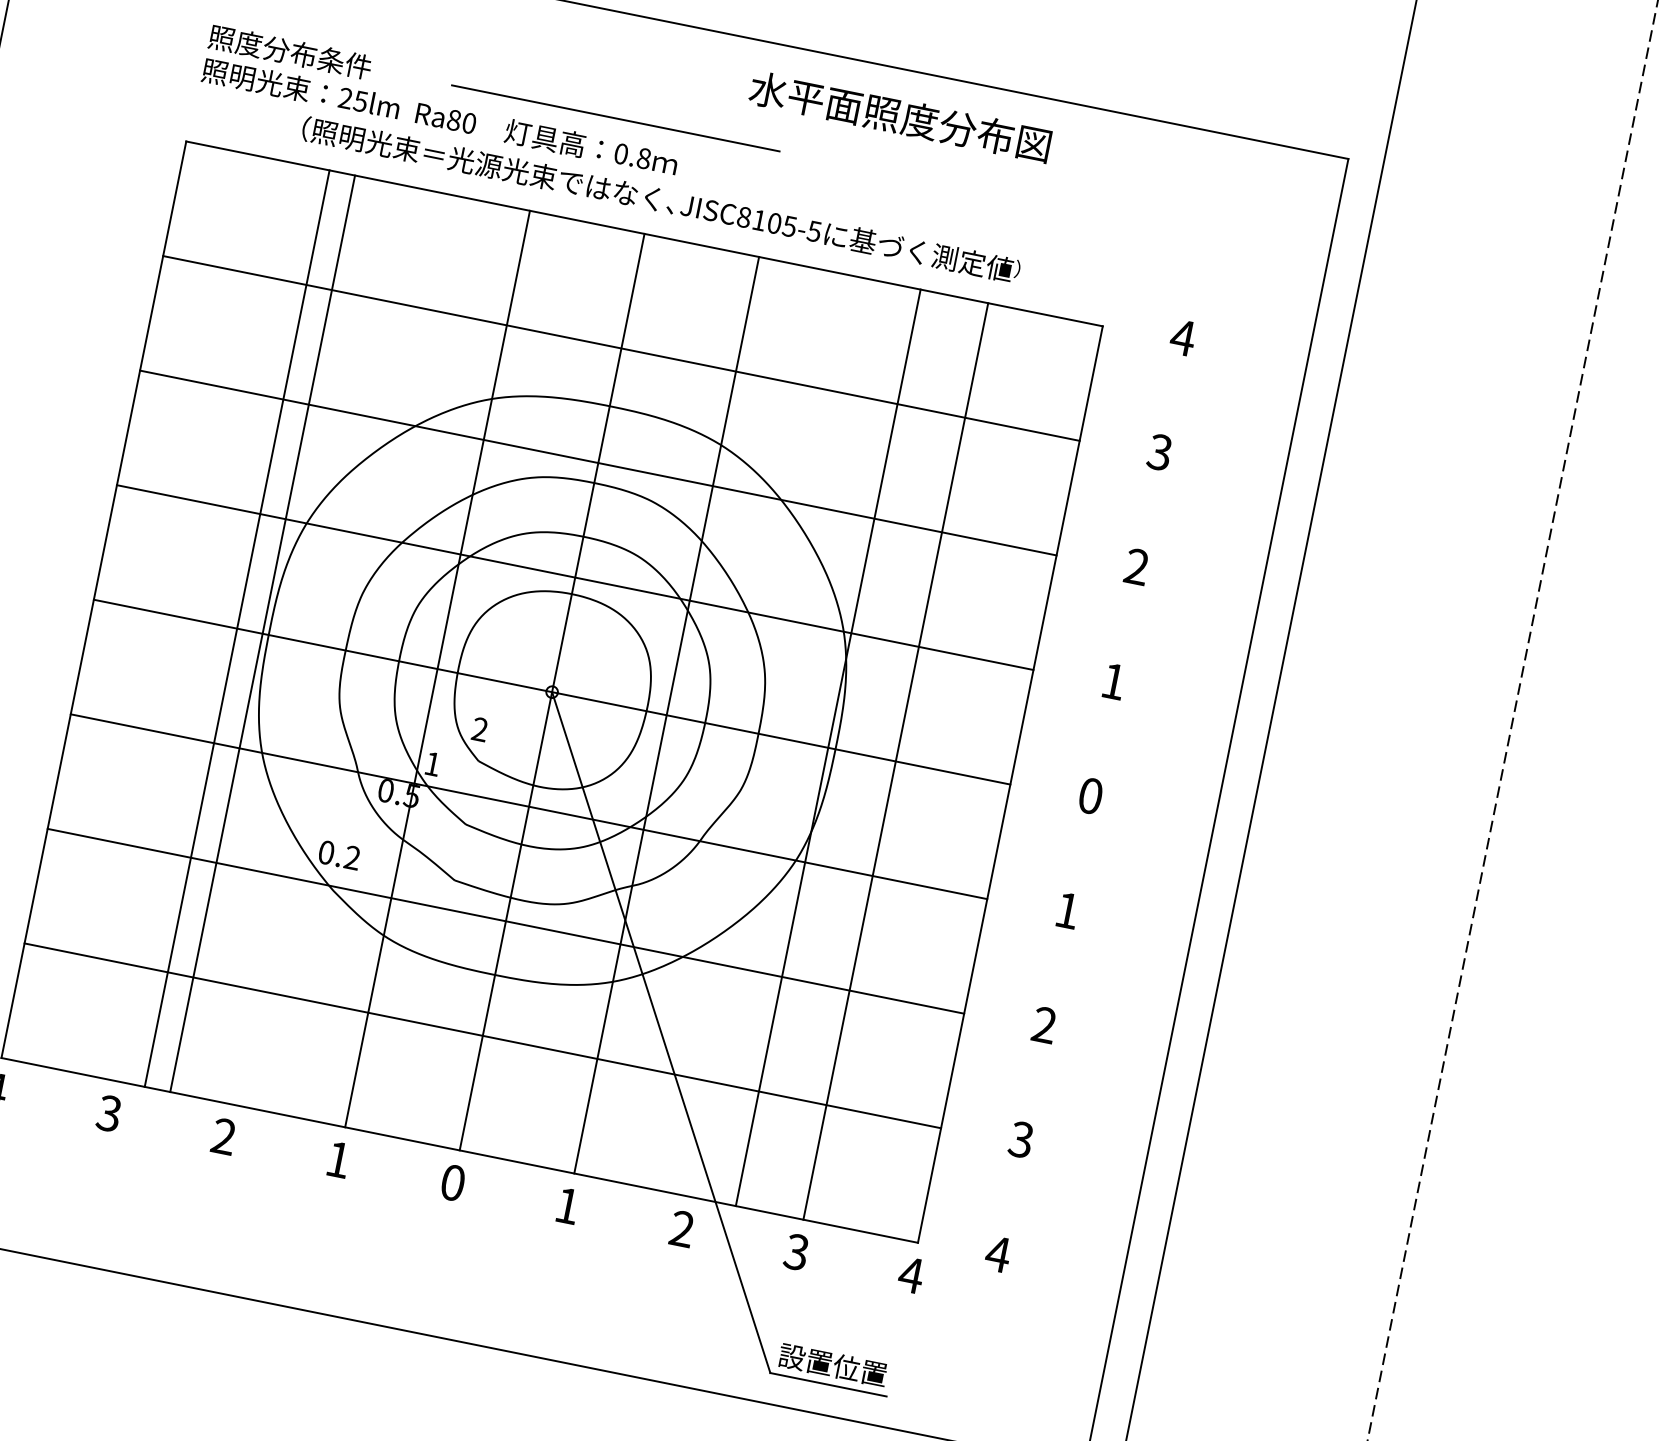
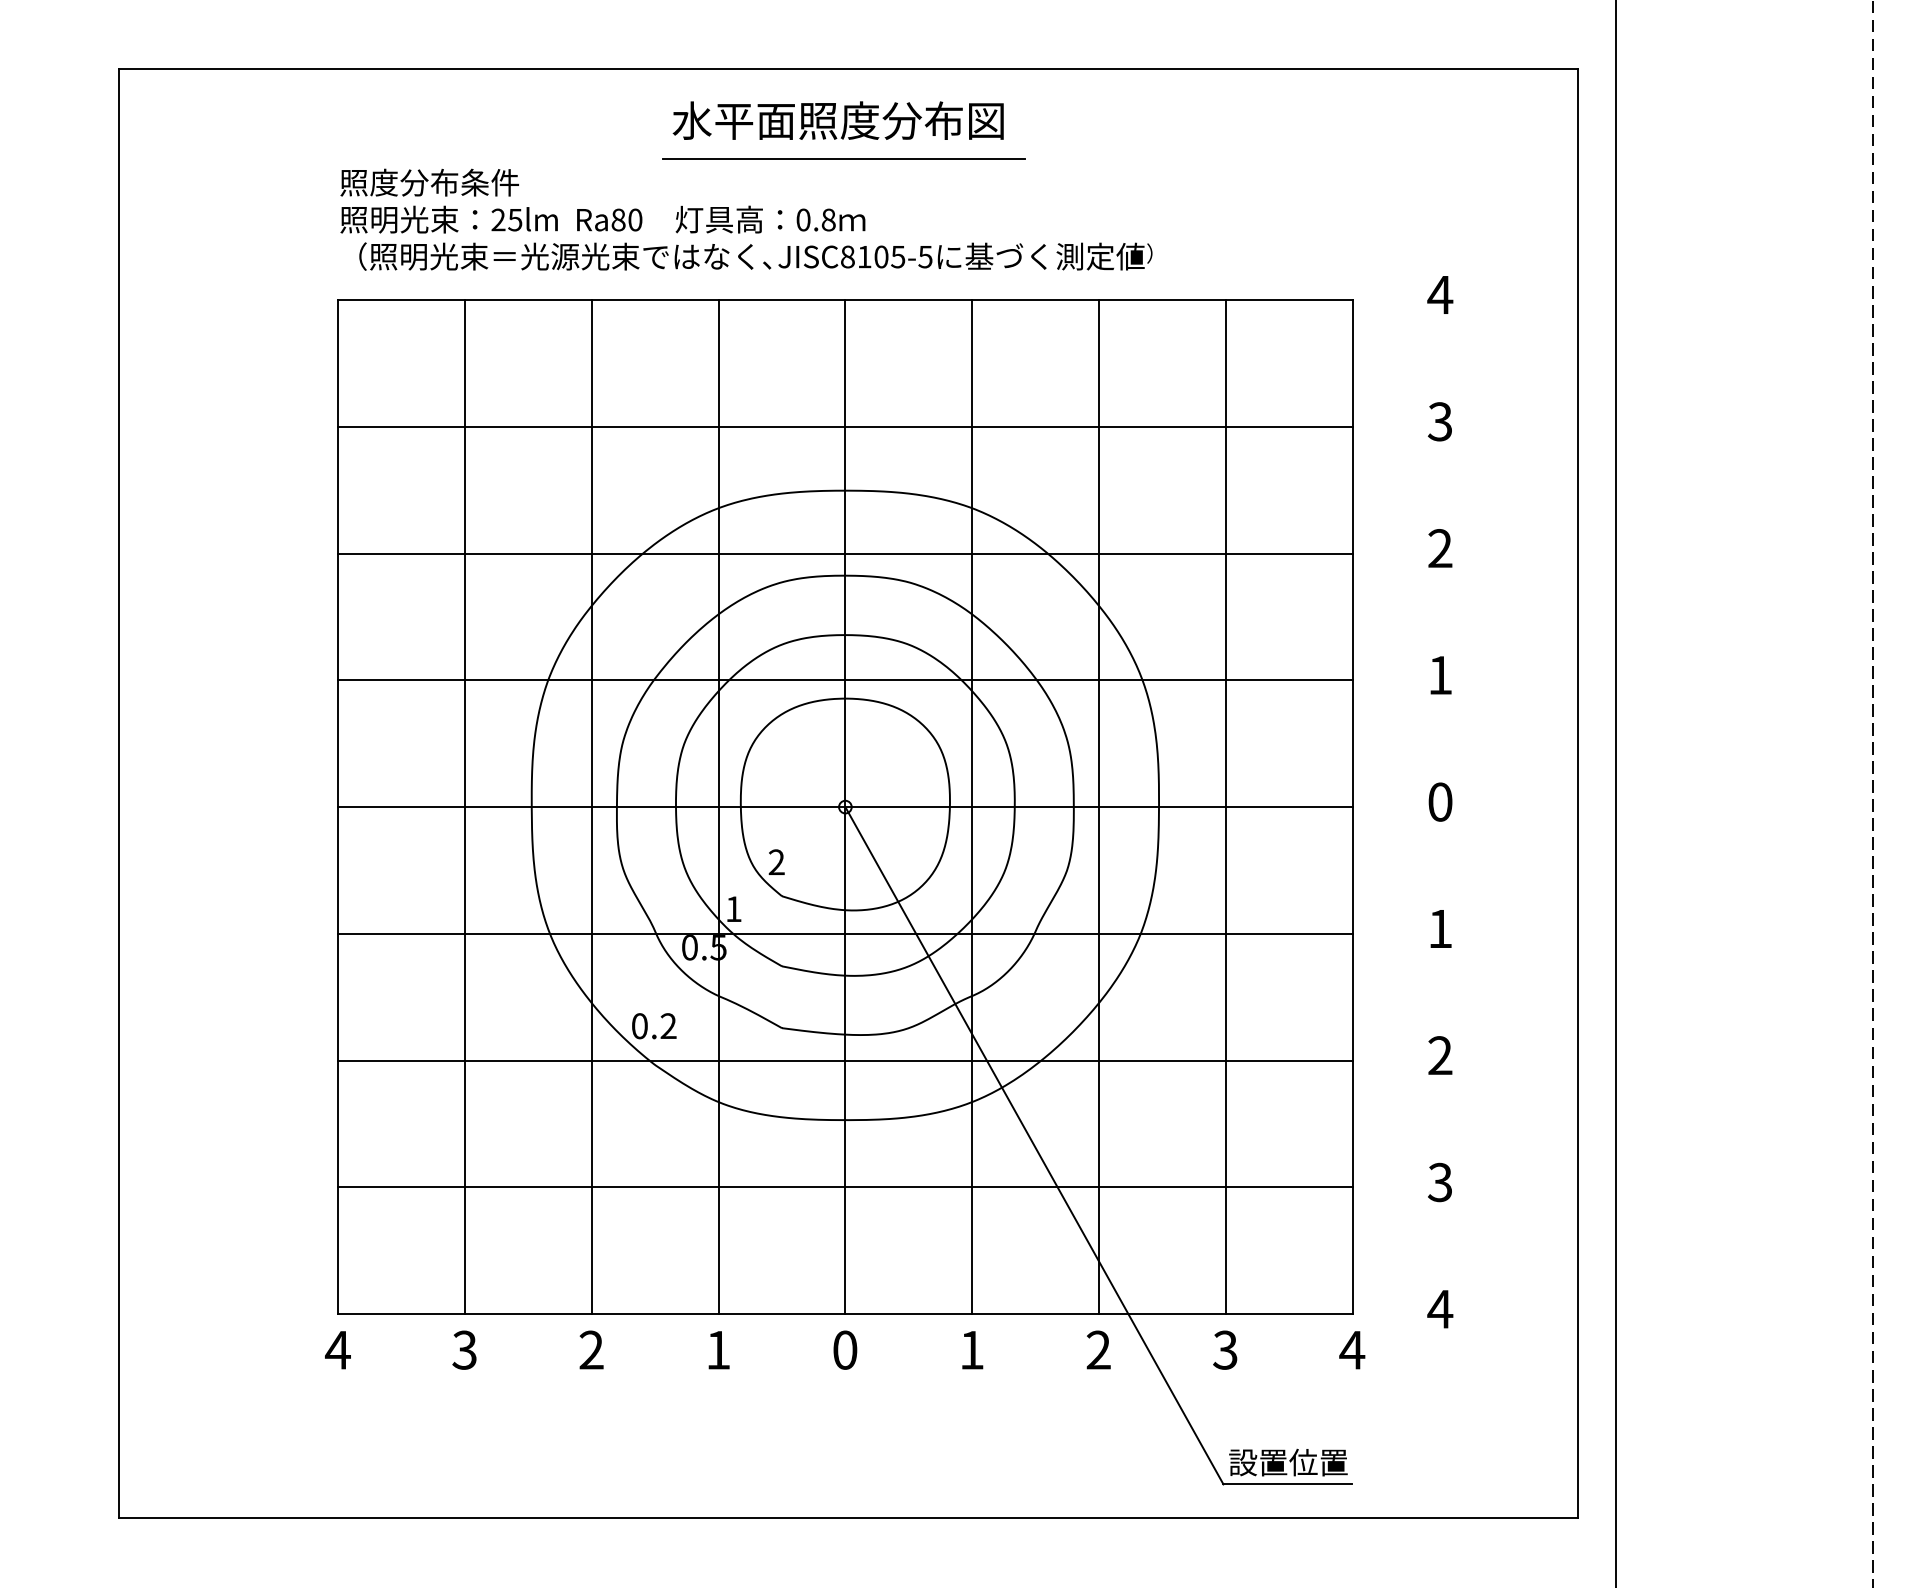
text: (899, 116) -> (837, 120), moved
line: (615, 117) -> (843, 158), moved
text: (660, 200) -> (755, 256), moved
line: (236, 628) -> (591, 806), moved
line: (263, 633) -> (465, 806), moved
line: (827, 747) -> (1098, 806), moved

